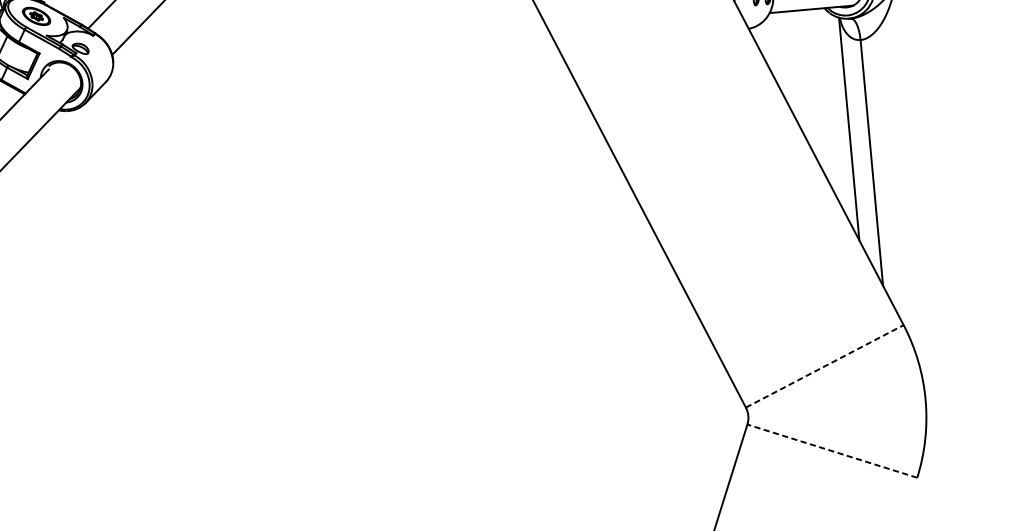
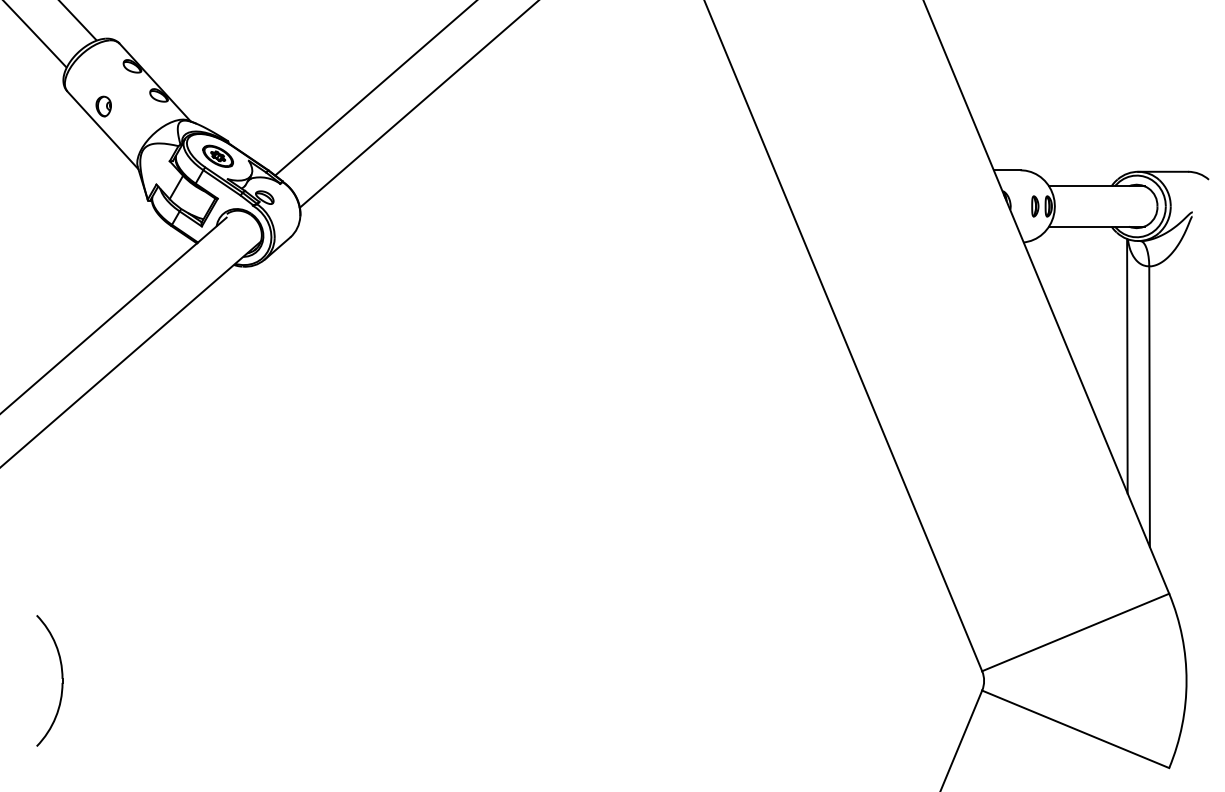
line: (825, 366) -> (1076, 632), dashed -> solid
line: (832, 451) -> (1075, 729), dashed -> solid

